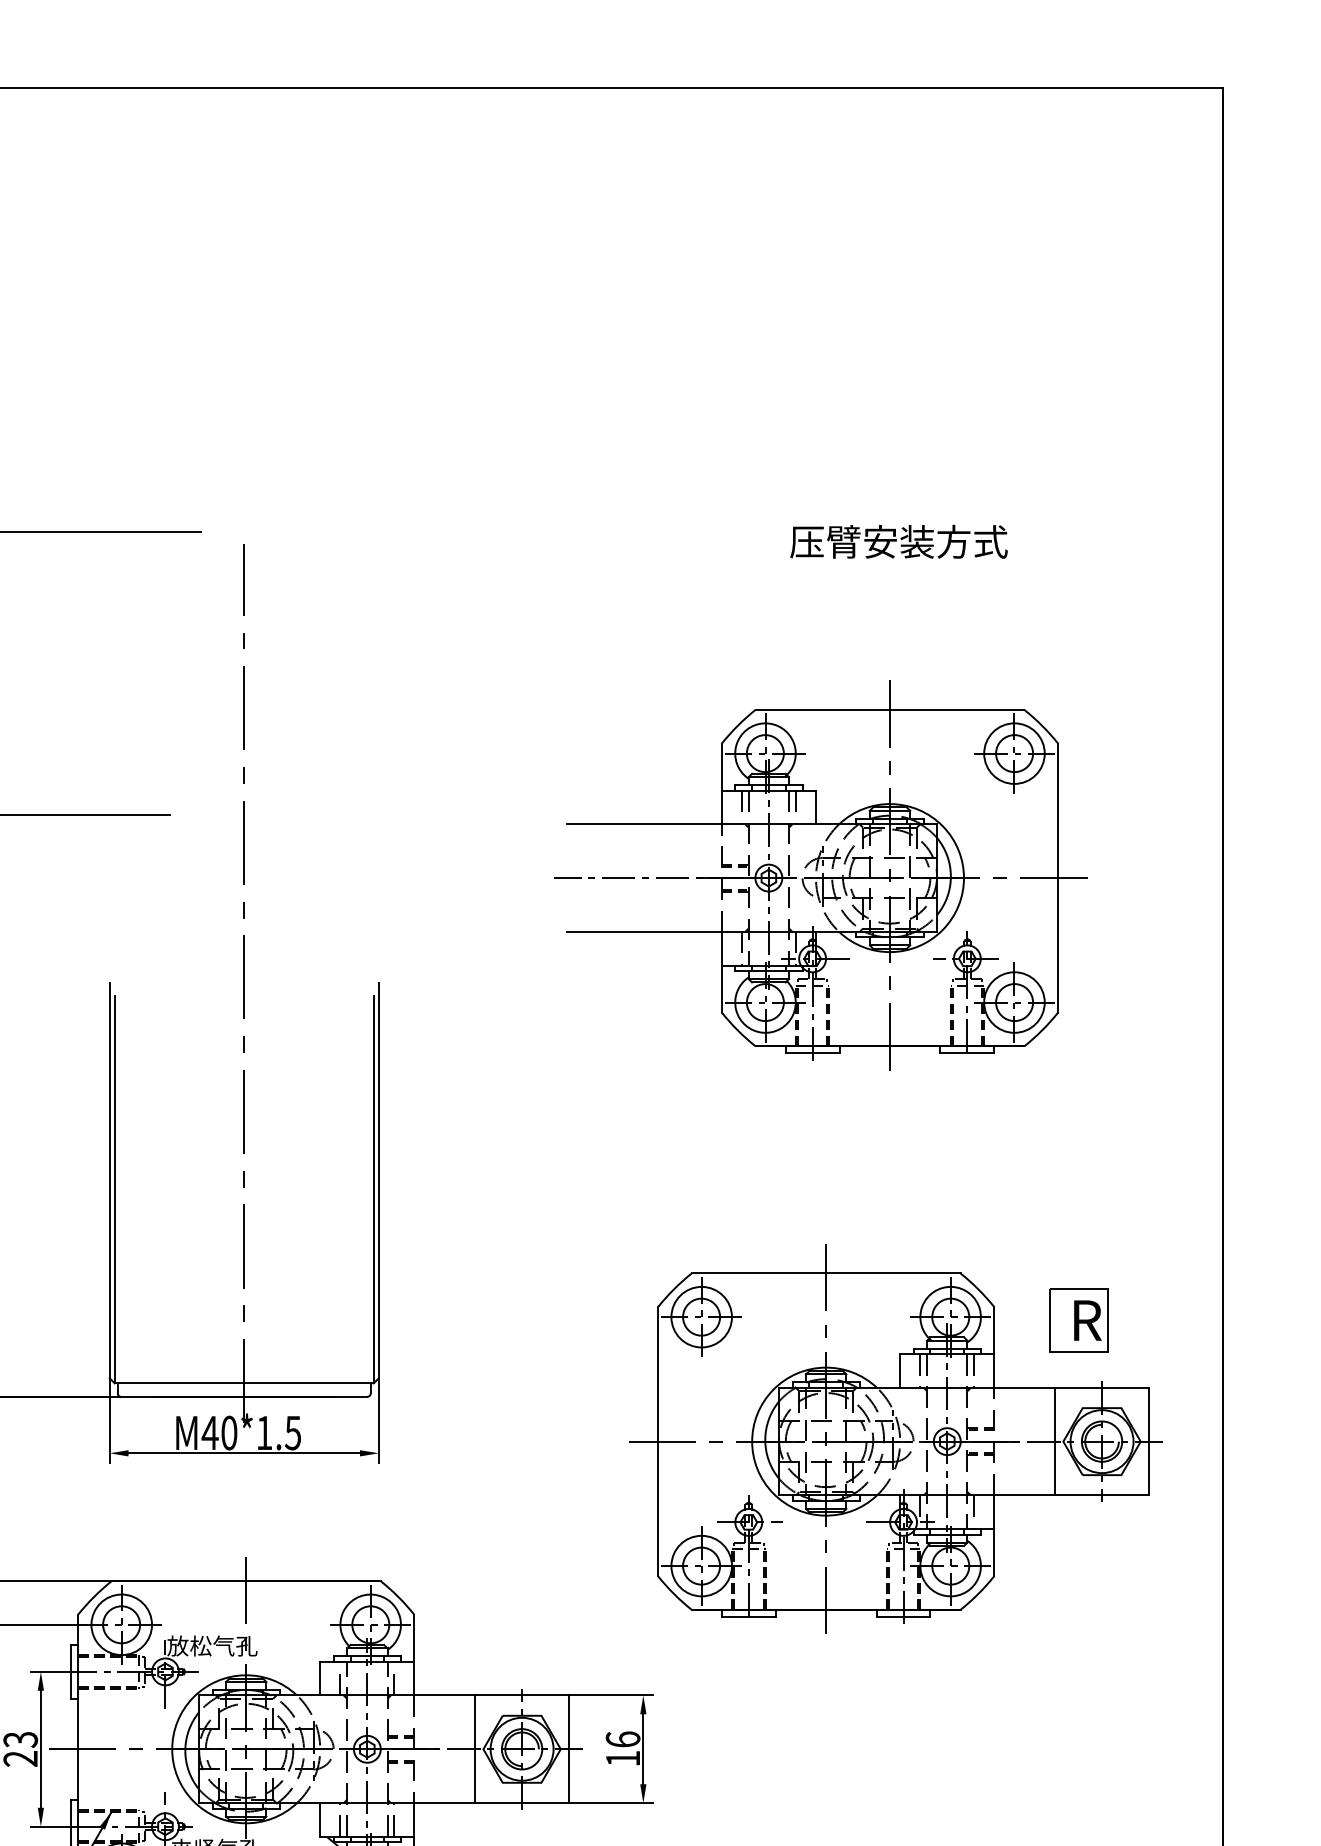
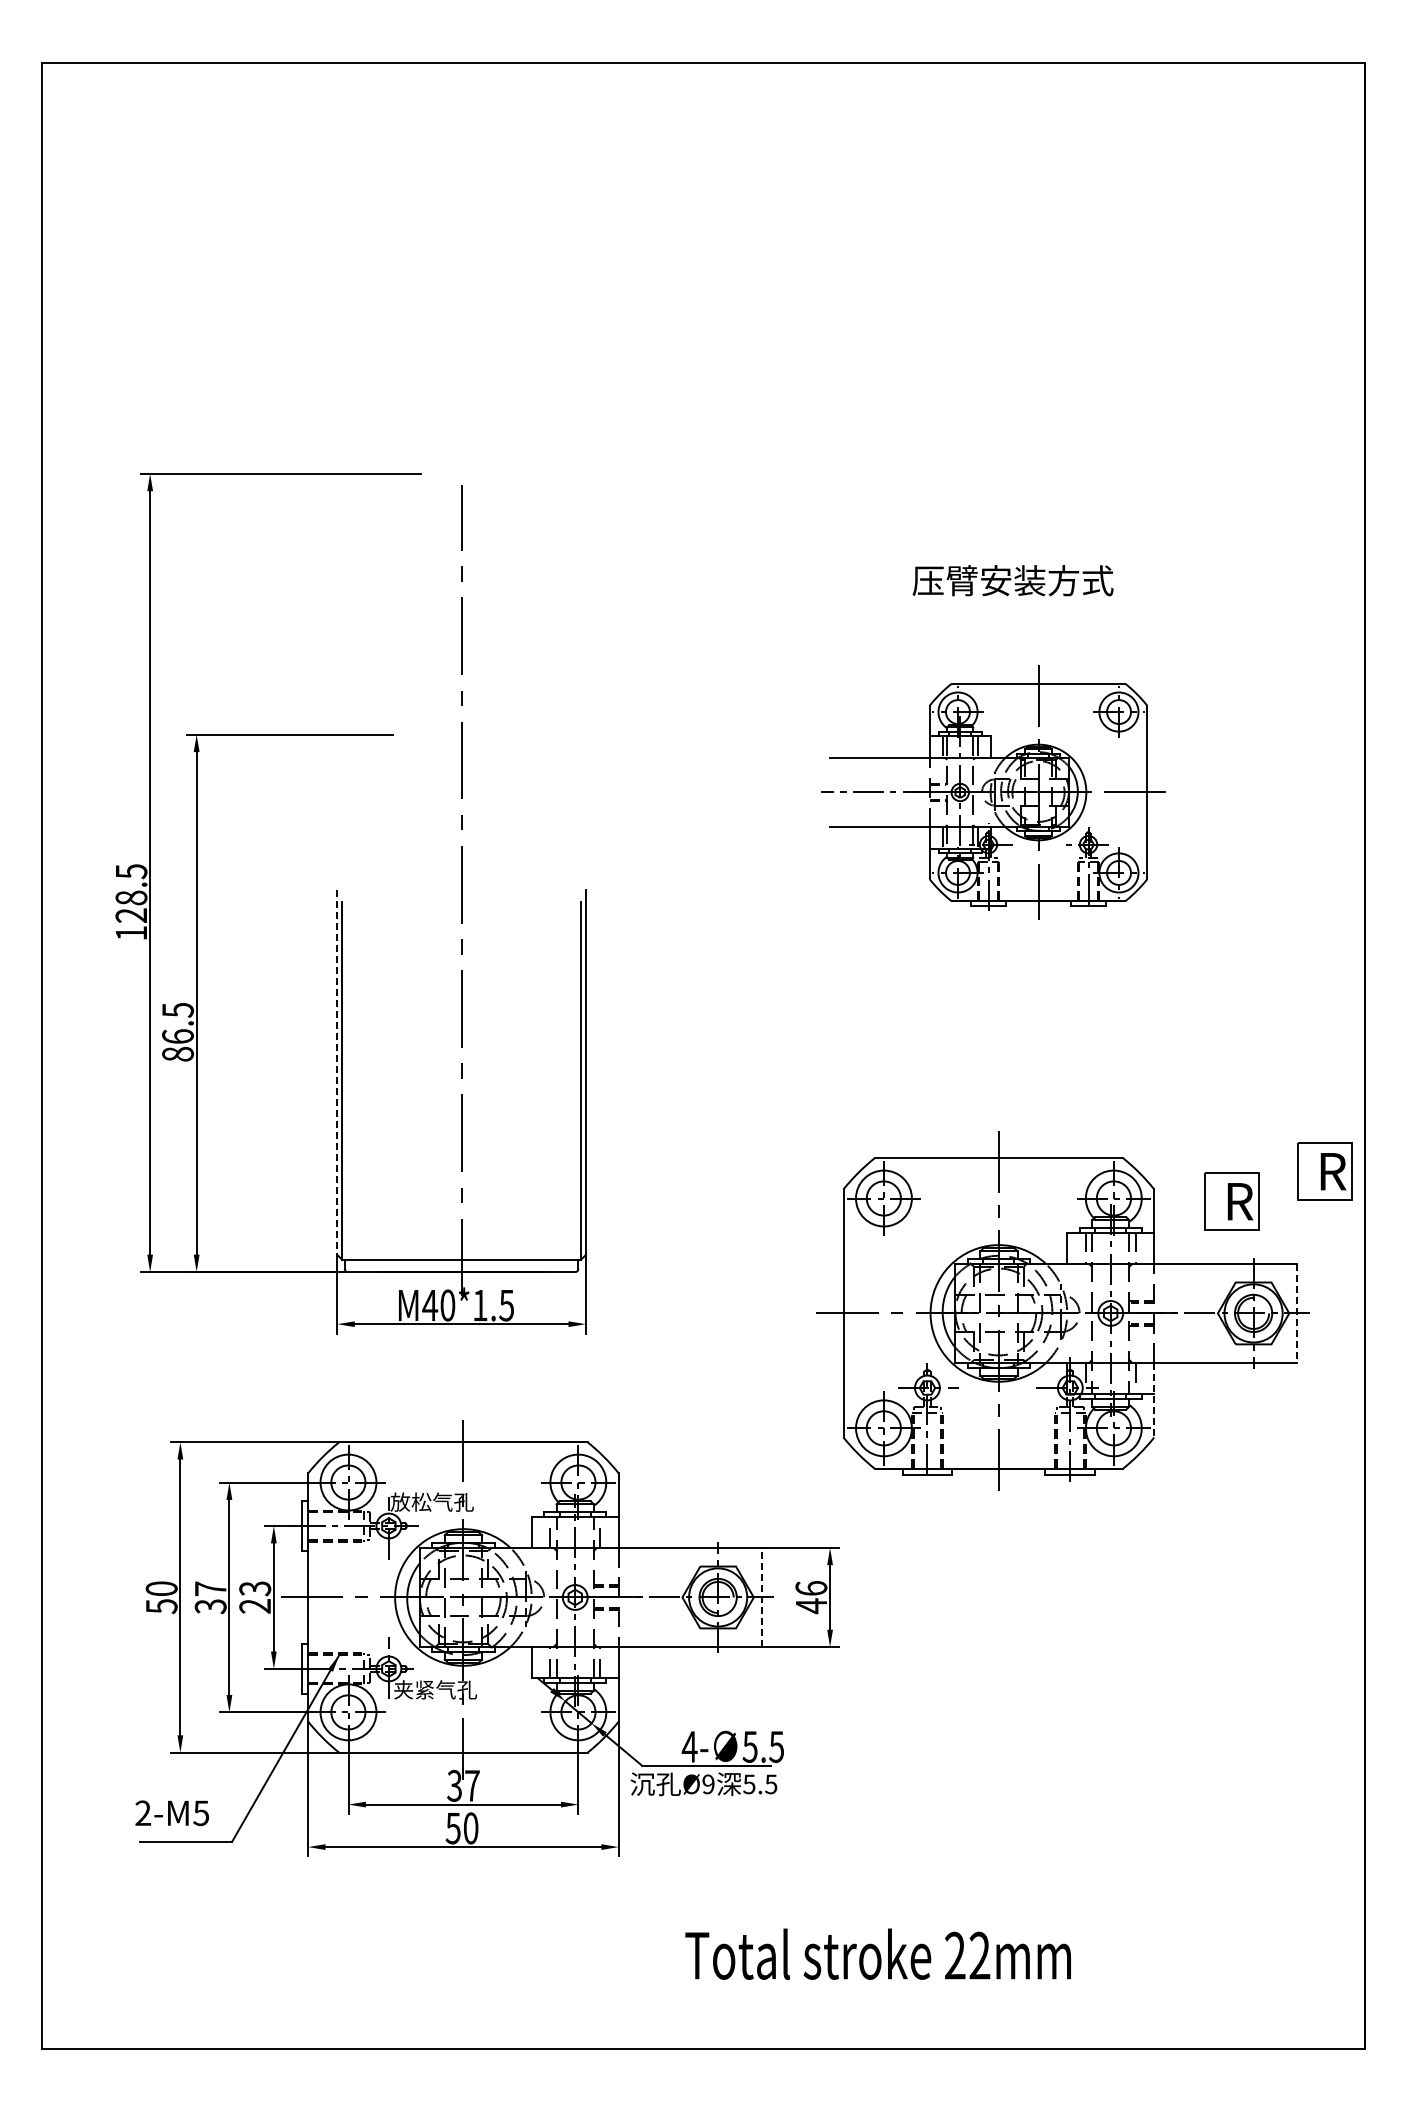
text: (898, 541) -> (1012, 580), moved
part: (820, 875) -> (993, 790), size x0.7
line: (109, 1180) -> (337, 1072), solid -> dashed
part: (1178, 1287) -> (1324, 1171), added
line: (1055, 1441) -> (1210, 1313), removed
line: (1149, 1441) -> (1297, 1313), solid -> dashed
line: (994, 1535) -> (1154, 1400), solid -> dashed
line: (474, 1749) -> (674, 1597), removed
line: (569, 1749) -> (761, 1597), solid -> dashed
text: (623, 1759) -> (811, 1606), 16 -> 46

